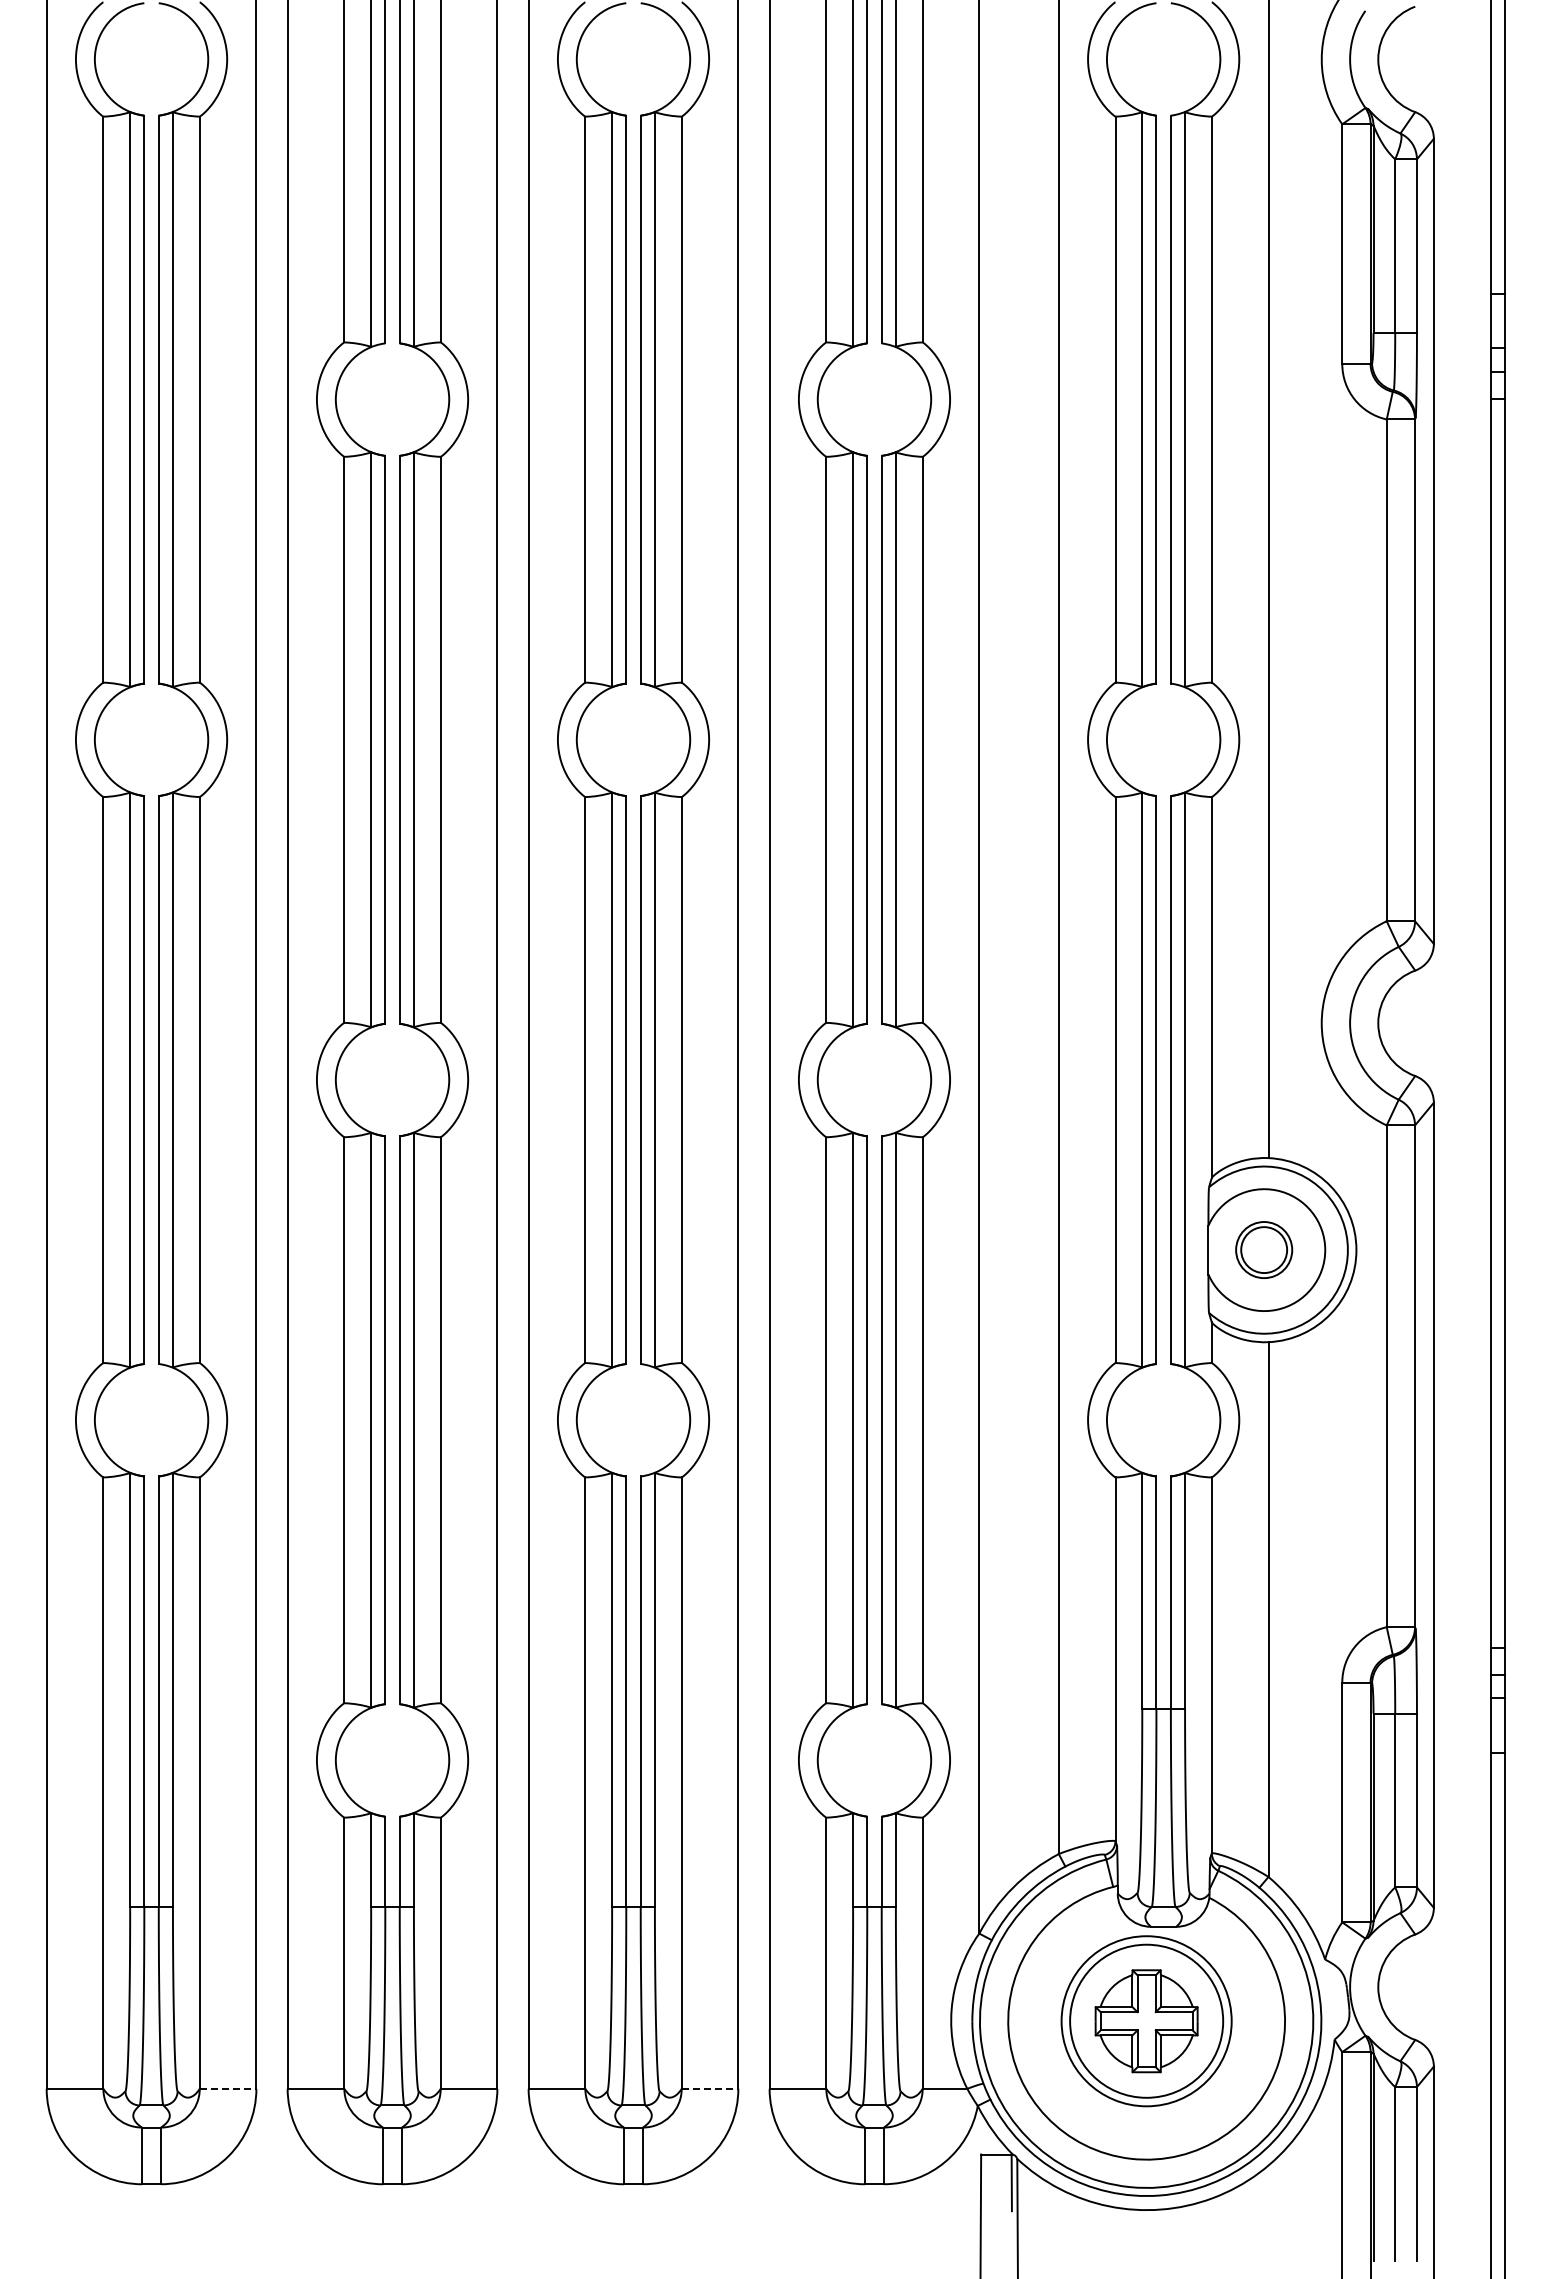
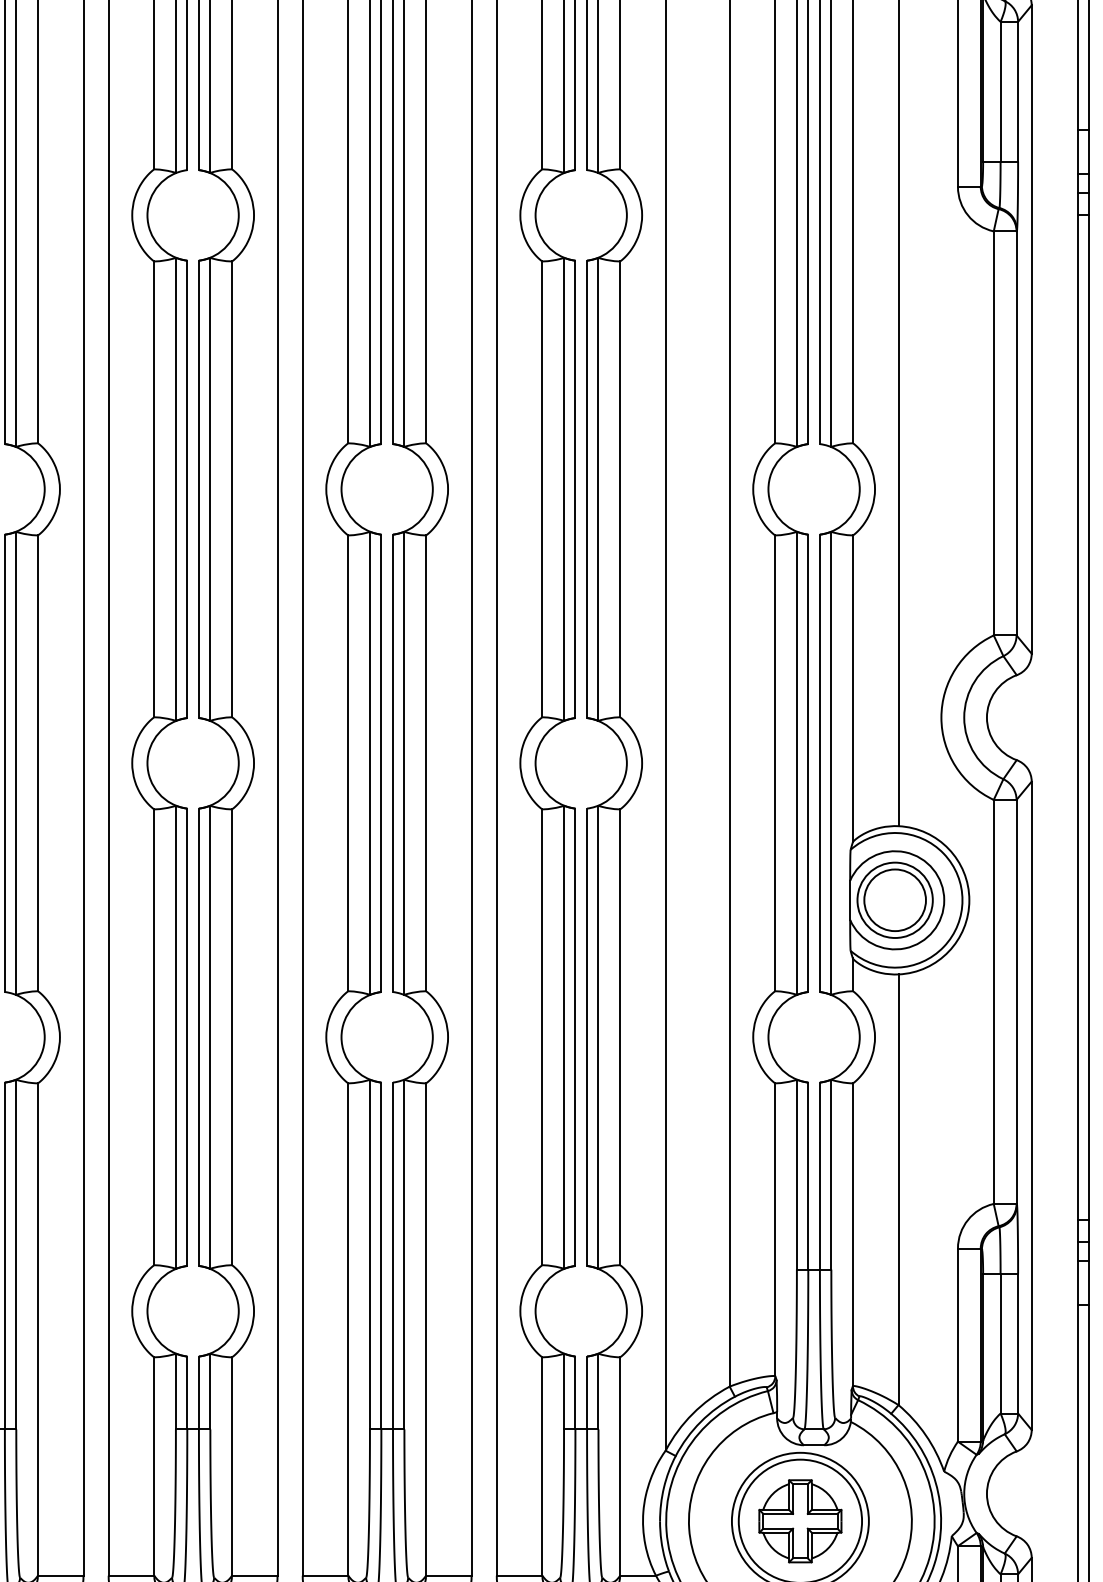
part: (1263, 1249) -> (894, 899), size x1.67
line: (228, 2088) -> (61, 1575), dashed -> solid
line: (710, 2088) -> (449, 1575), dashed -> solid

